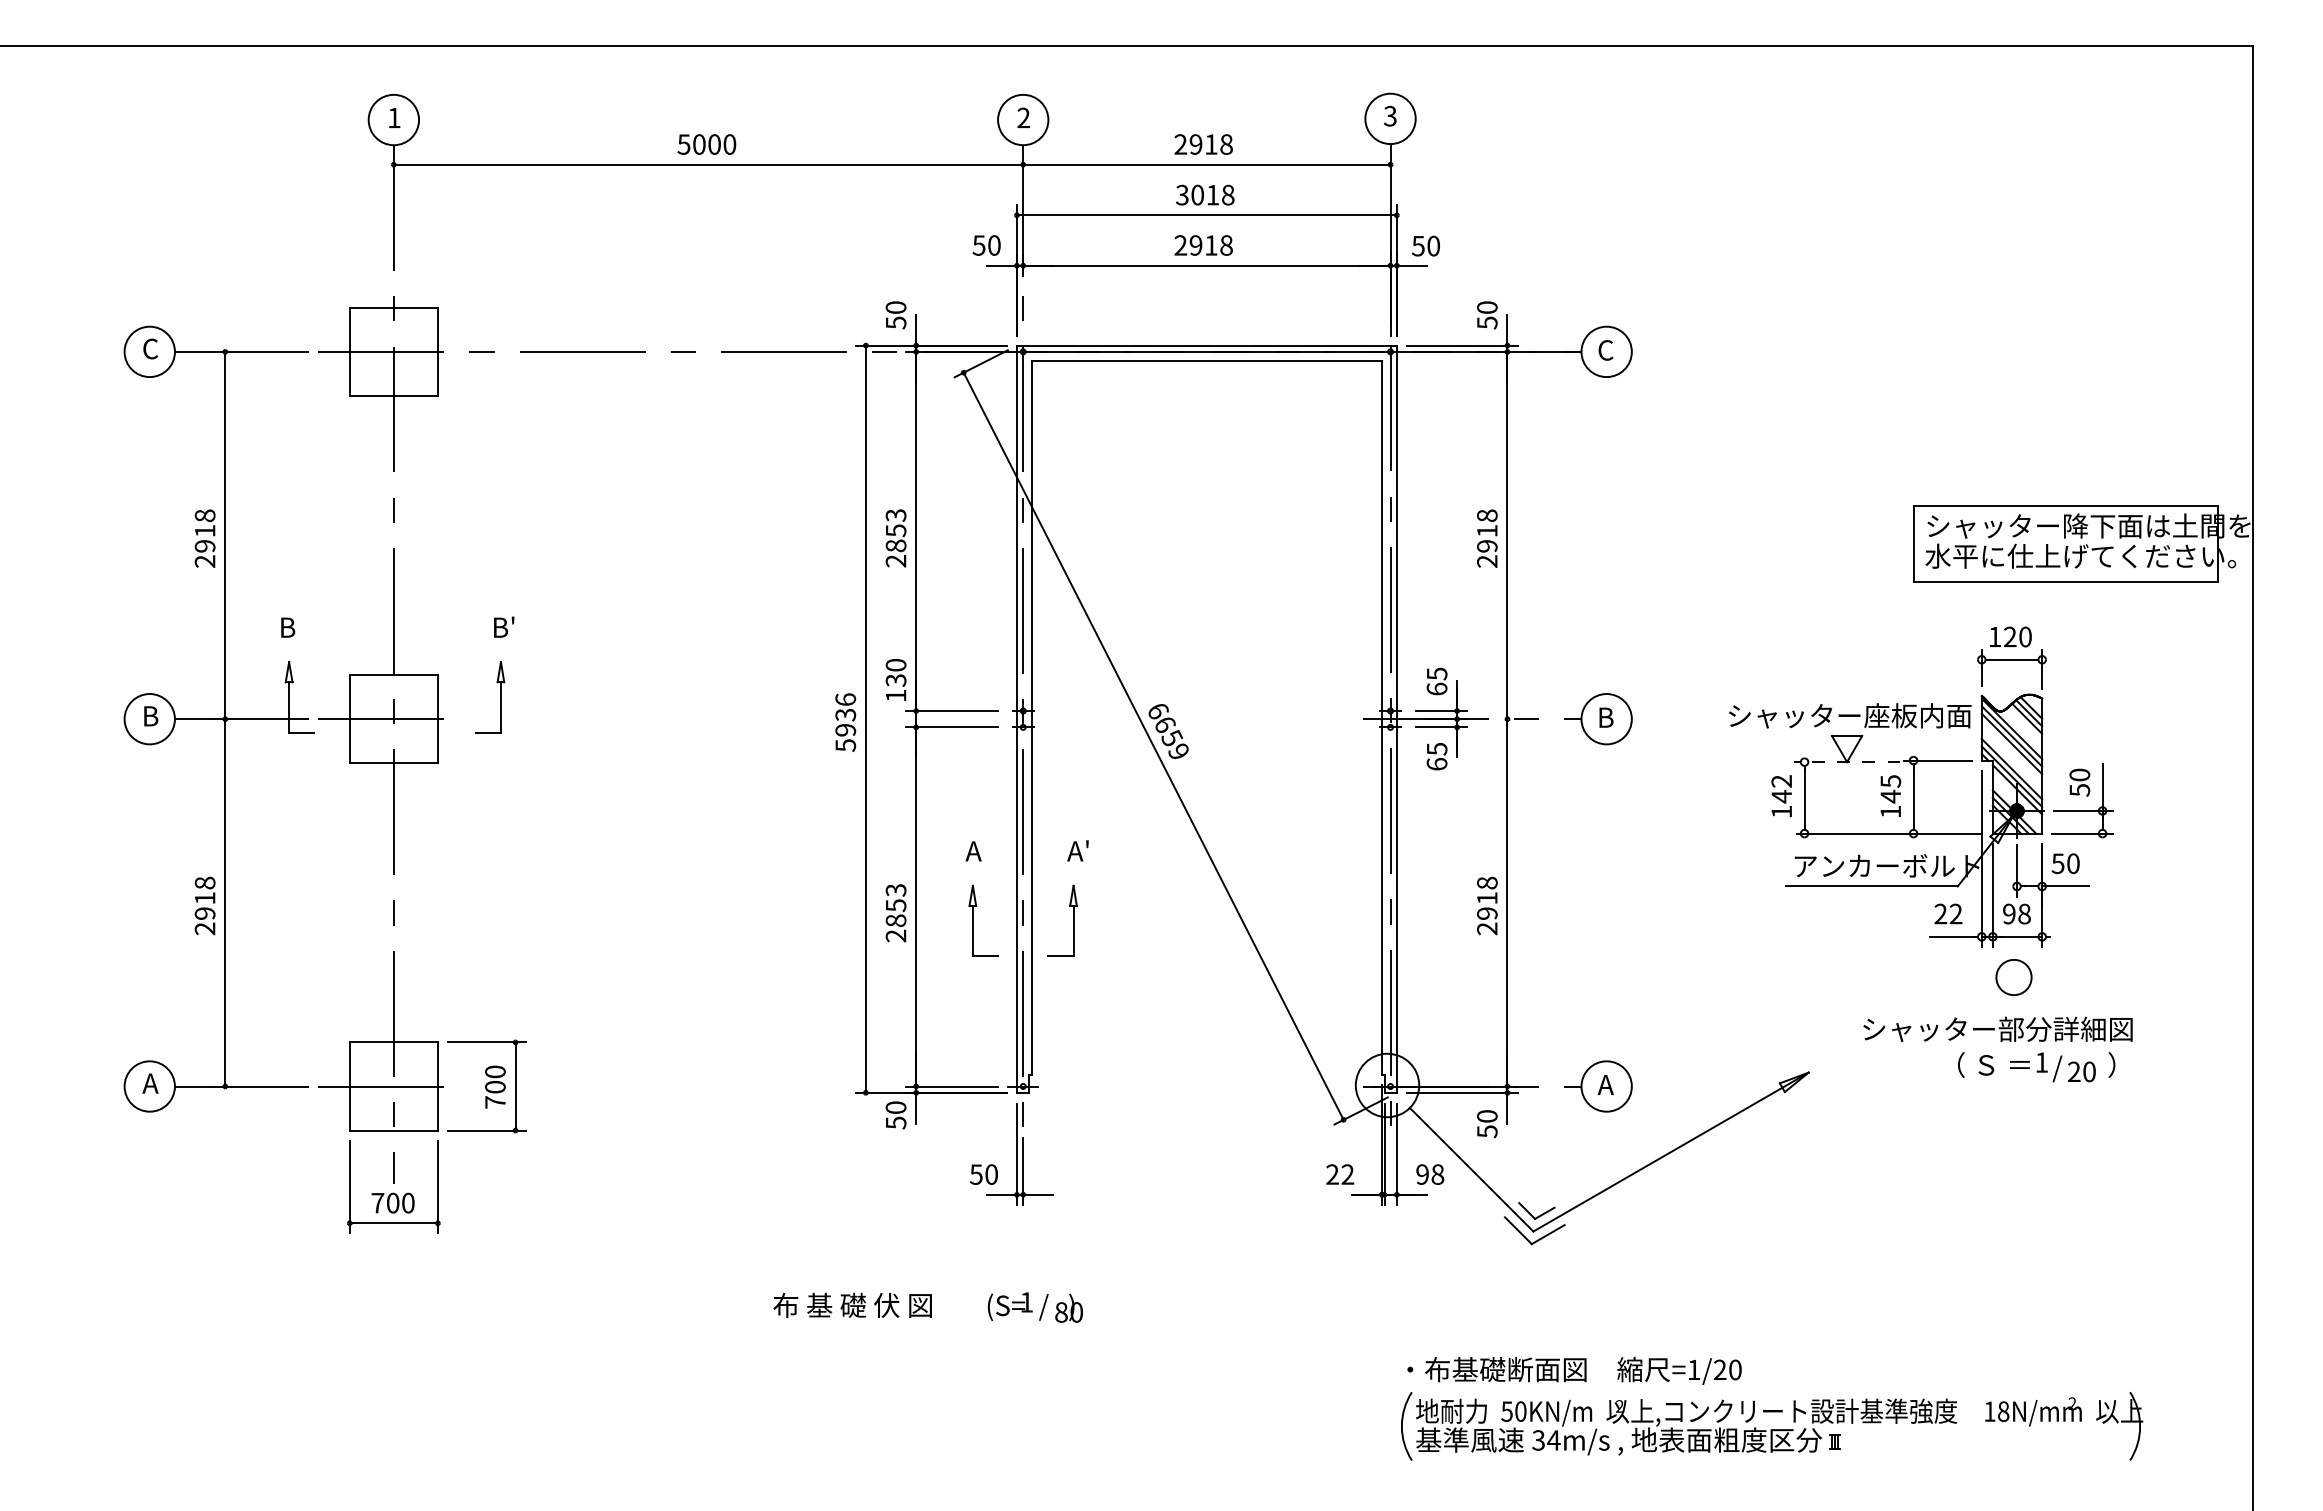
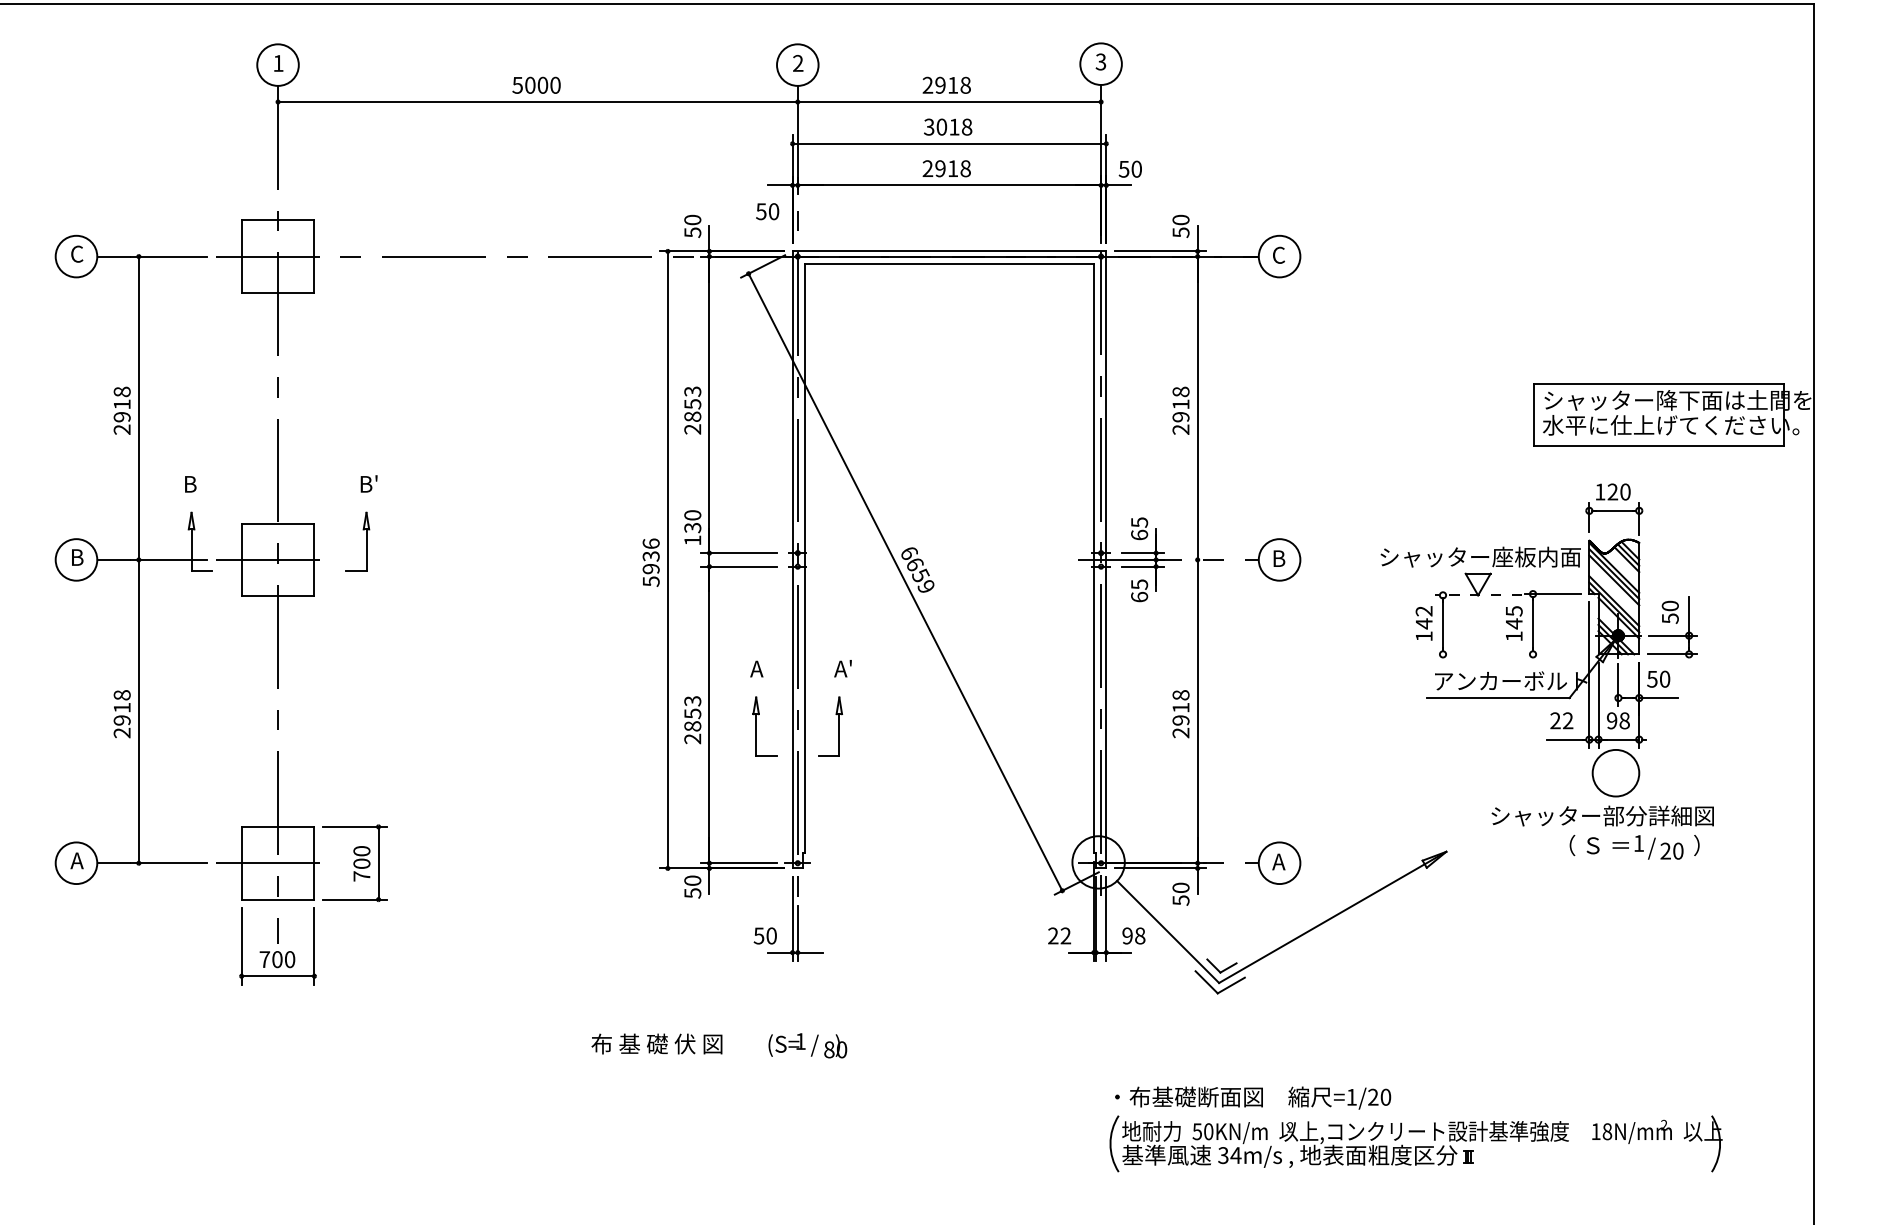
text: (986, 245) -> (767, 211), moved
line: (1889, 833) -> (1513, 654), removed
circle: (2013, 977) -> (1615, 773), size x1.6

